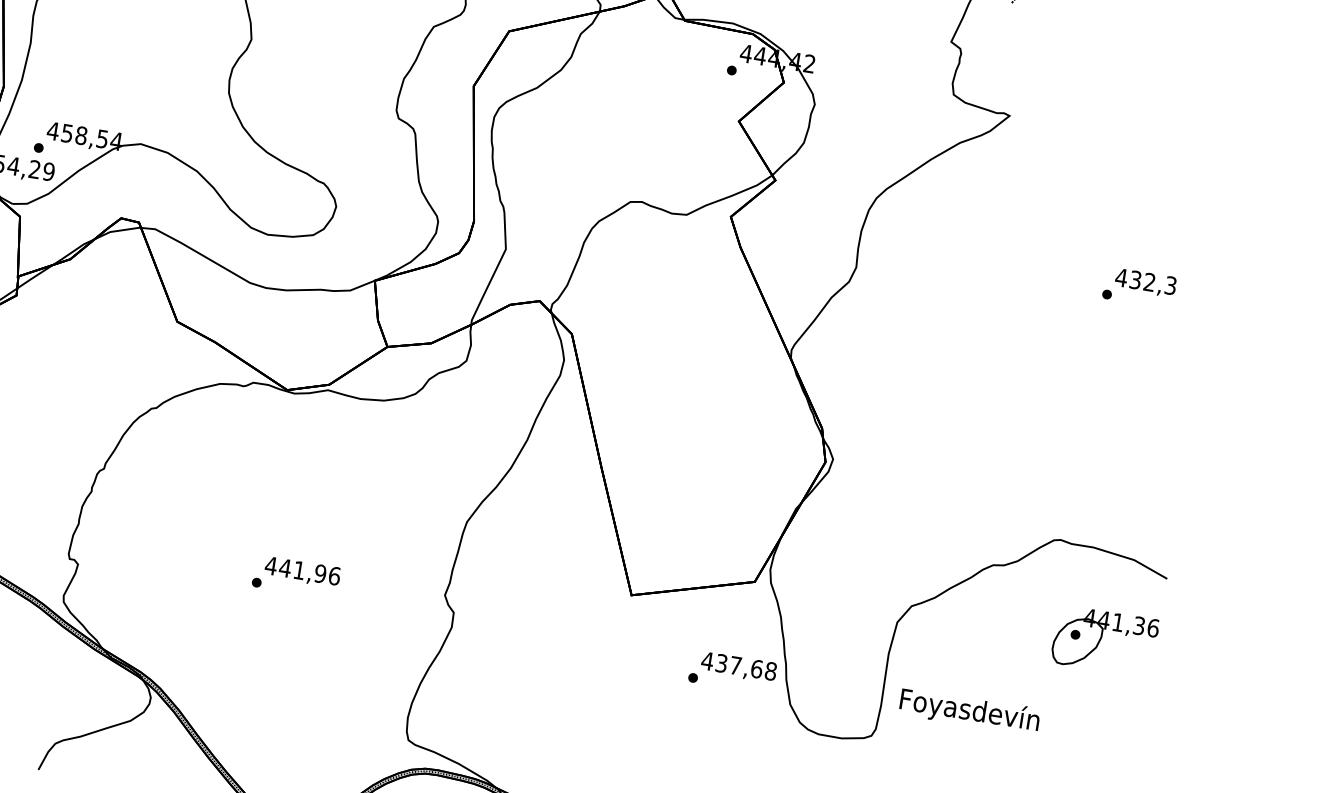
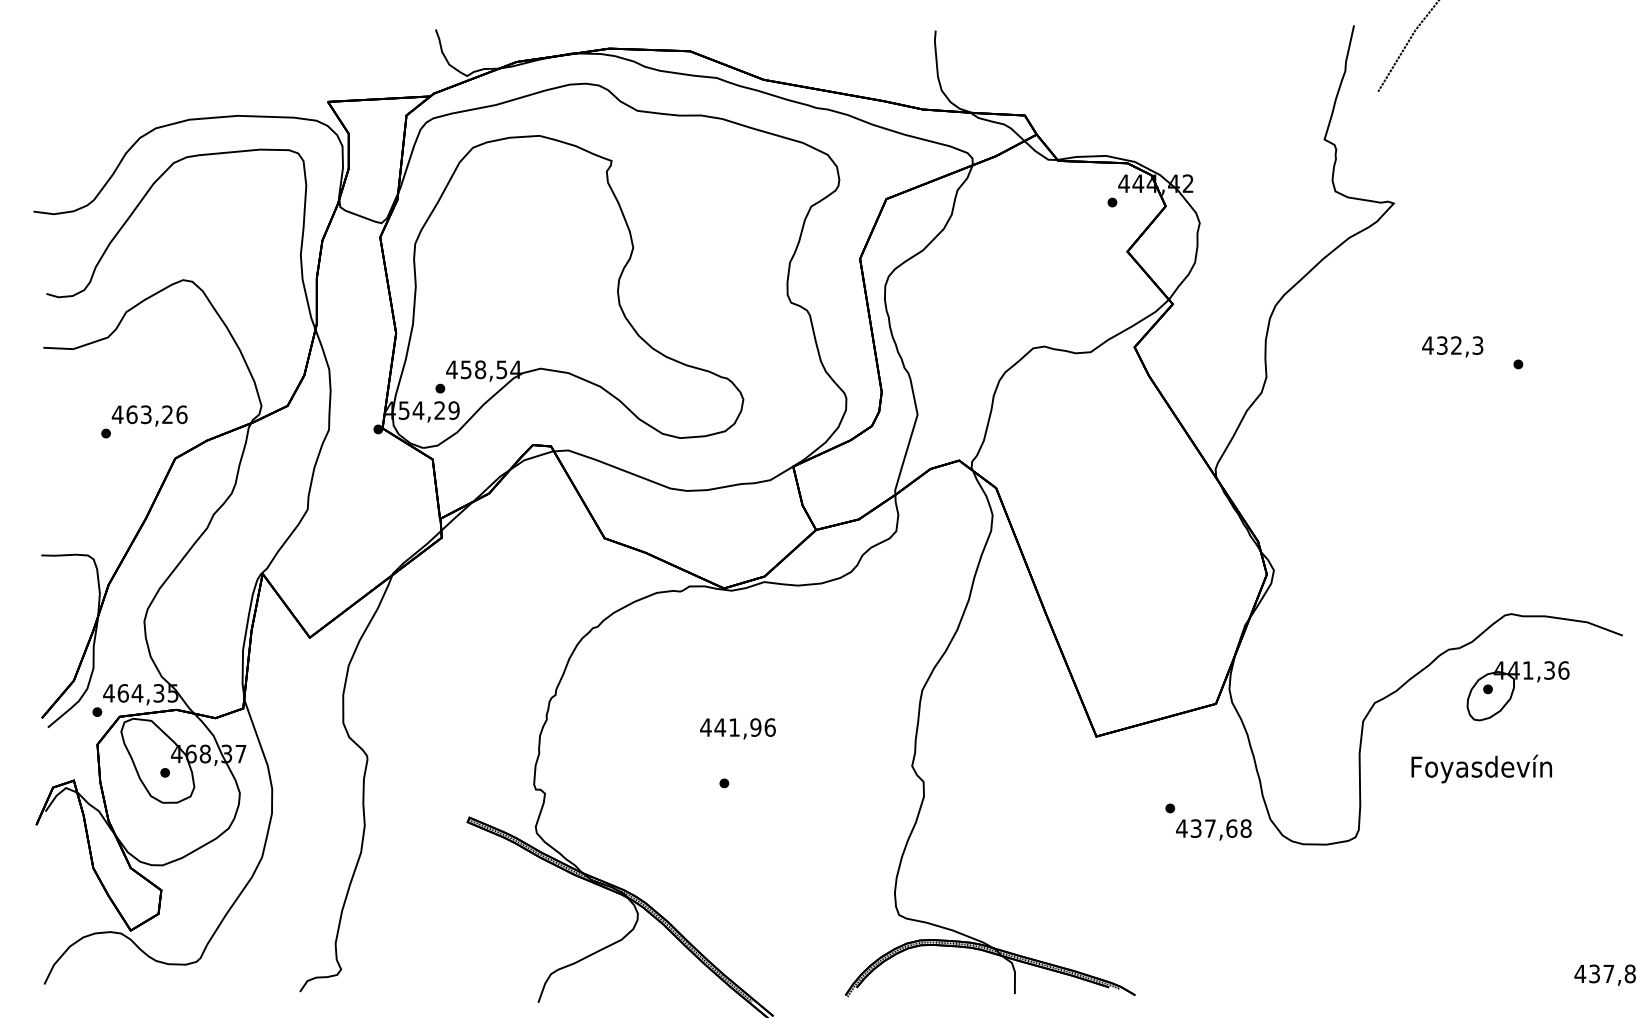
text: (1145, 282) -> (1452, 346), moved
text: (302, 571) -> (737, 728), moved
part: (1104, 641) -> (1517, 691), moved
text: (738, 667) -> (1213, 829), moved
text: (969, 711) -> (1481, 768), moved

